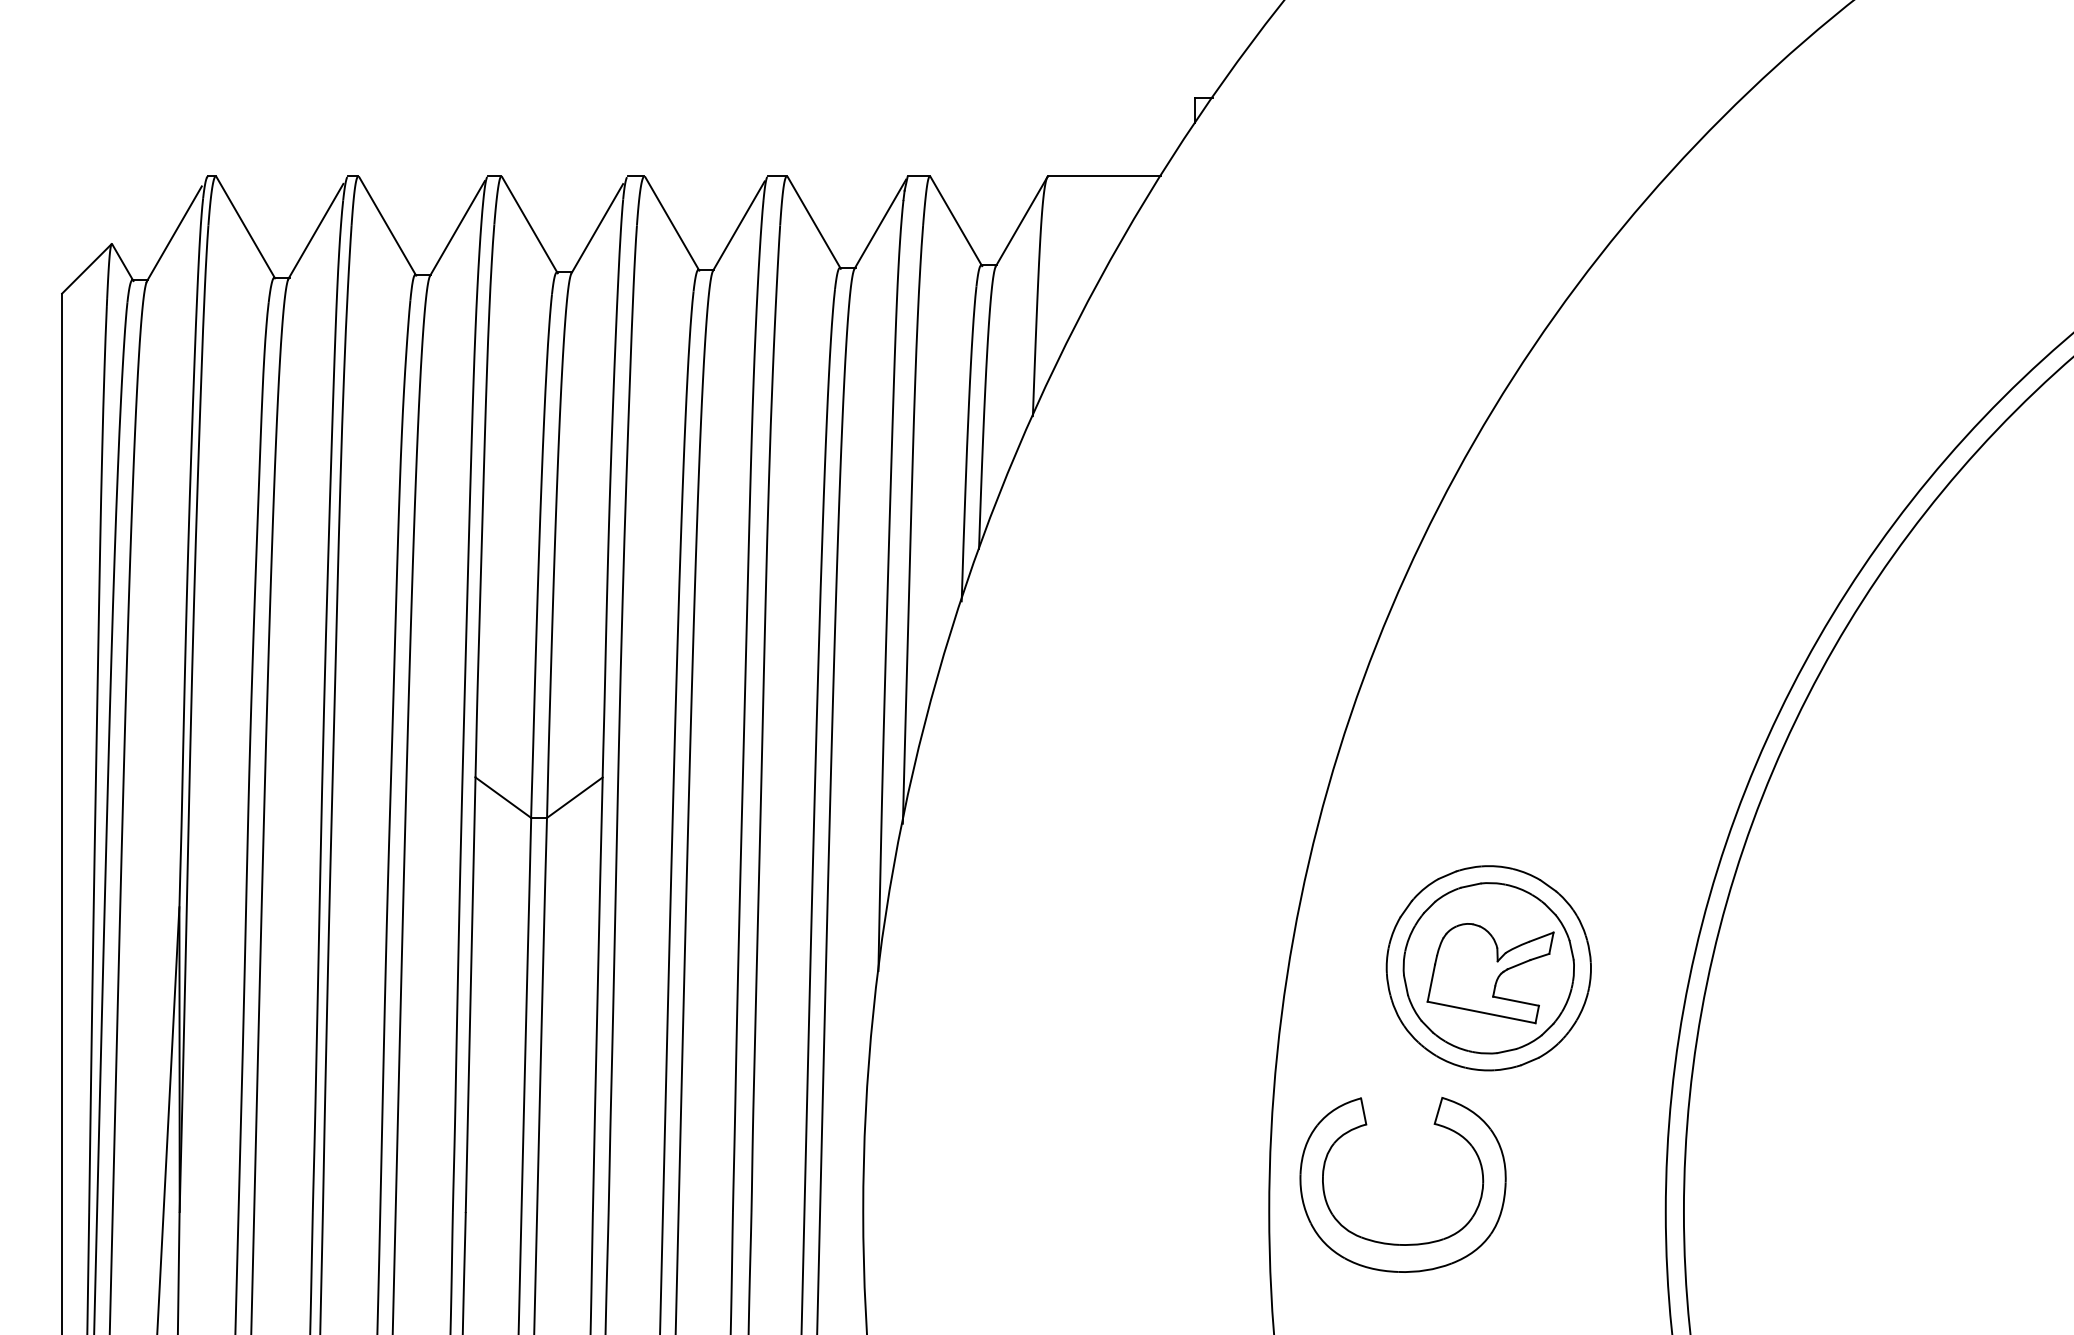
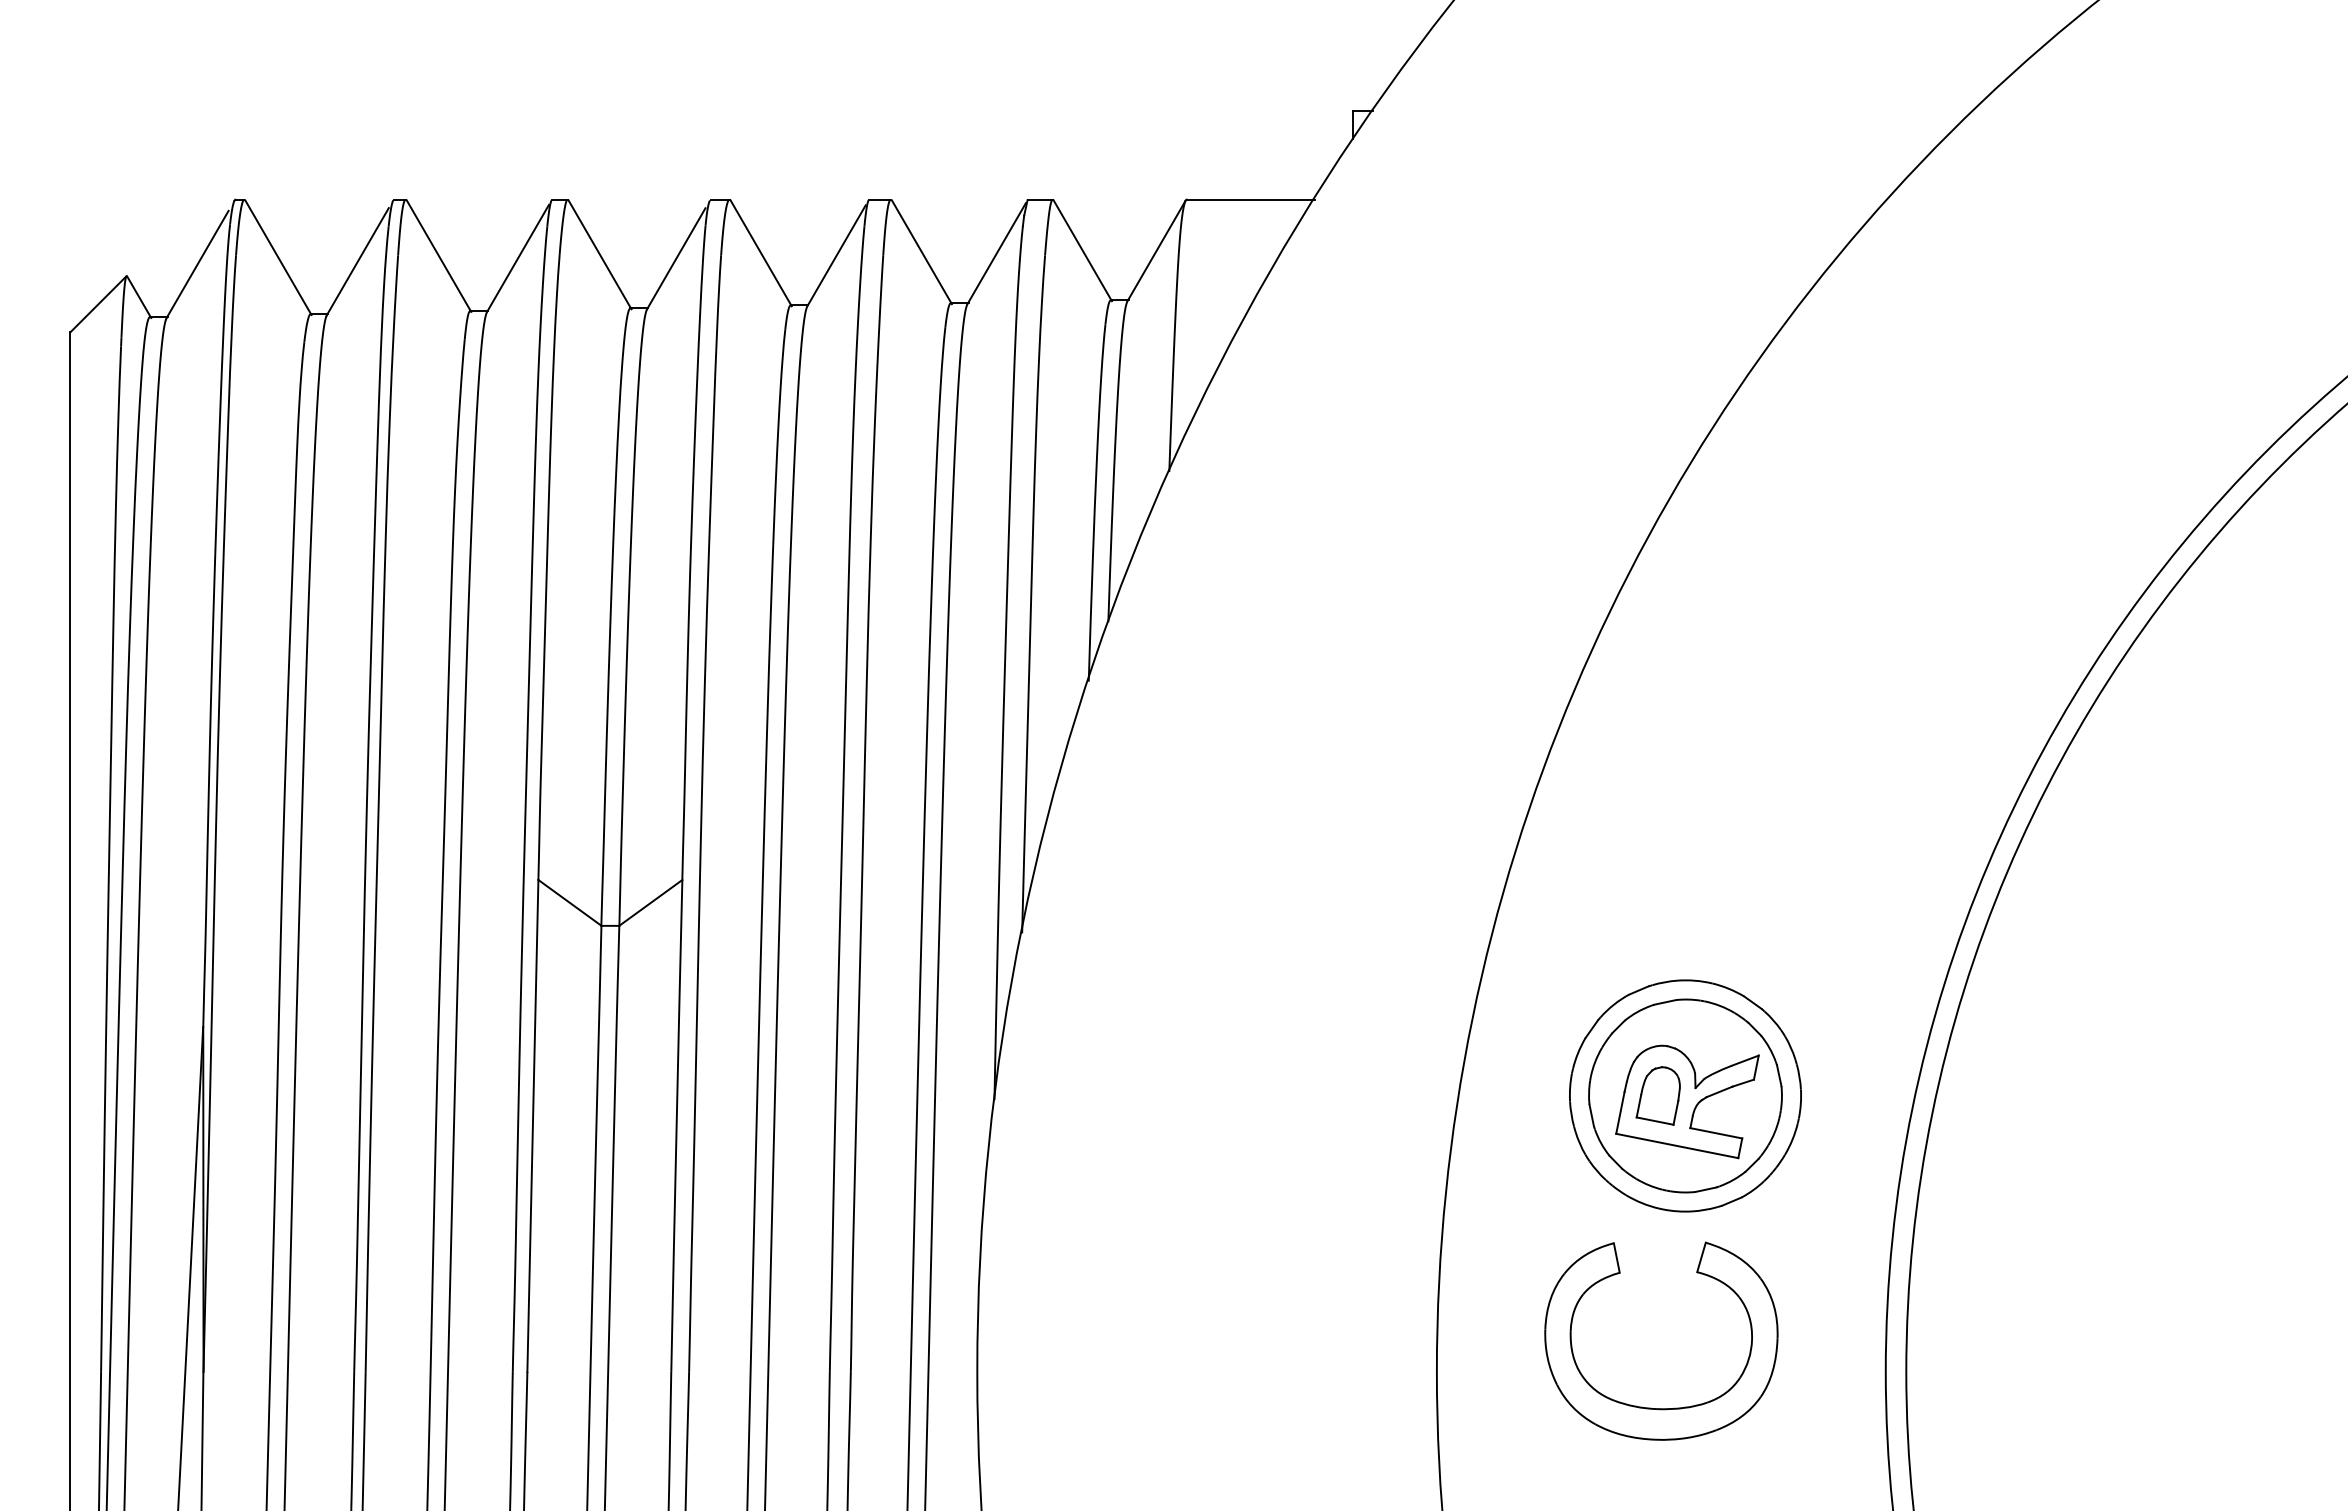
part: (1464, 967) -> (1657, 1095), added
part: (1394, 1243) -> (1651, 1407), moved

